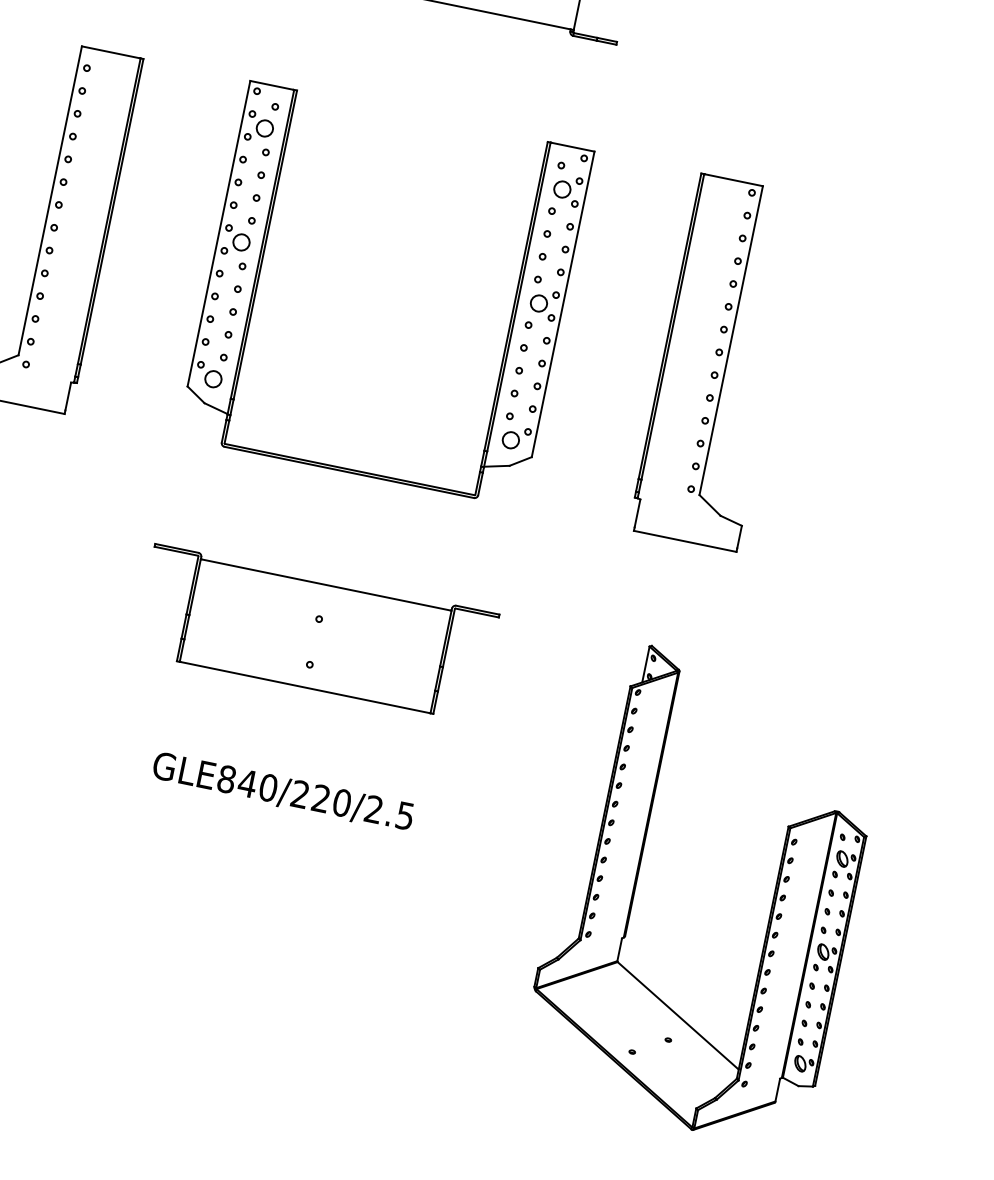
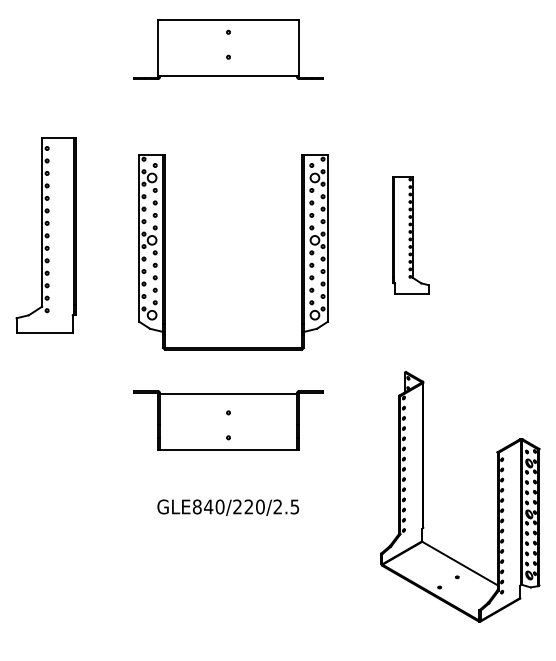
part: (261, 269) -> (165, 252), moved
part: (718, 363) -> (410, 235), size x0.6
part: (636, 879) -> (423, 496), moved

